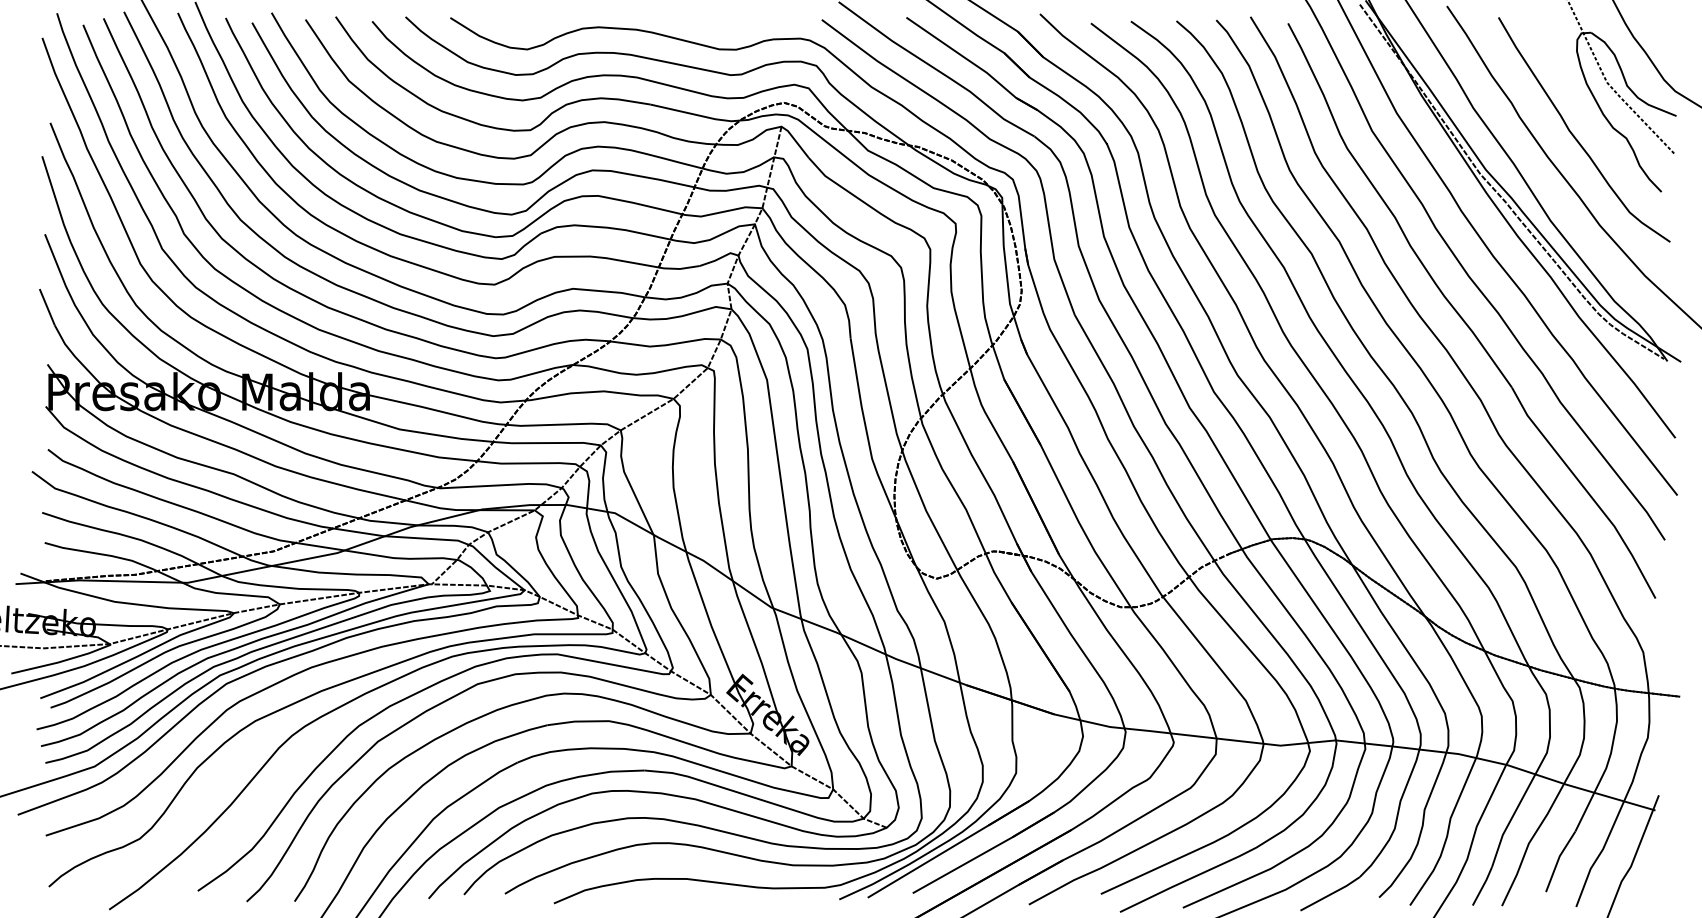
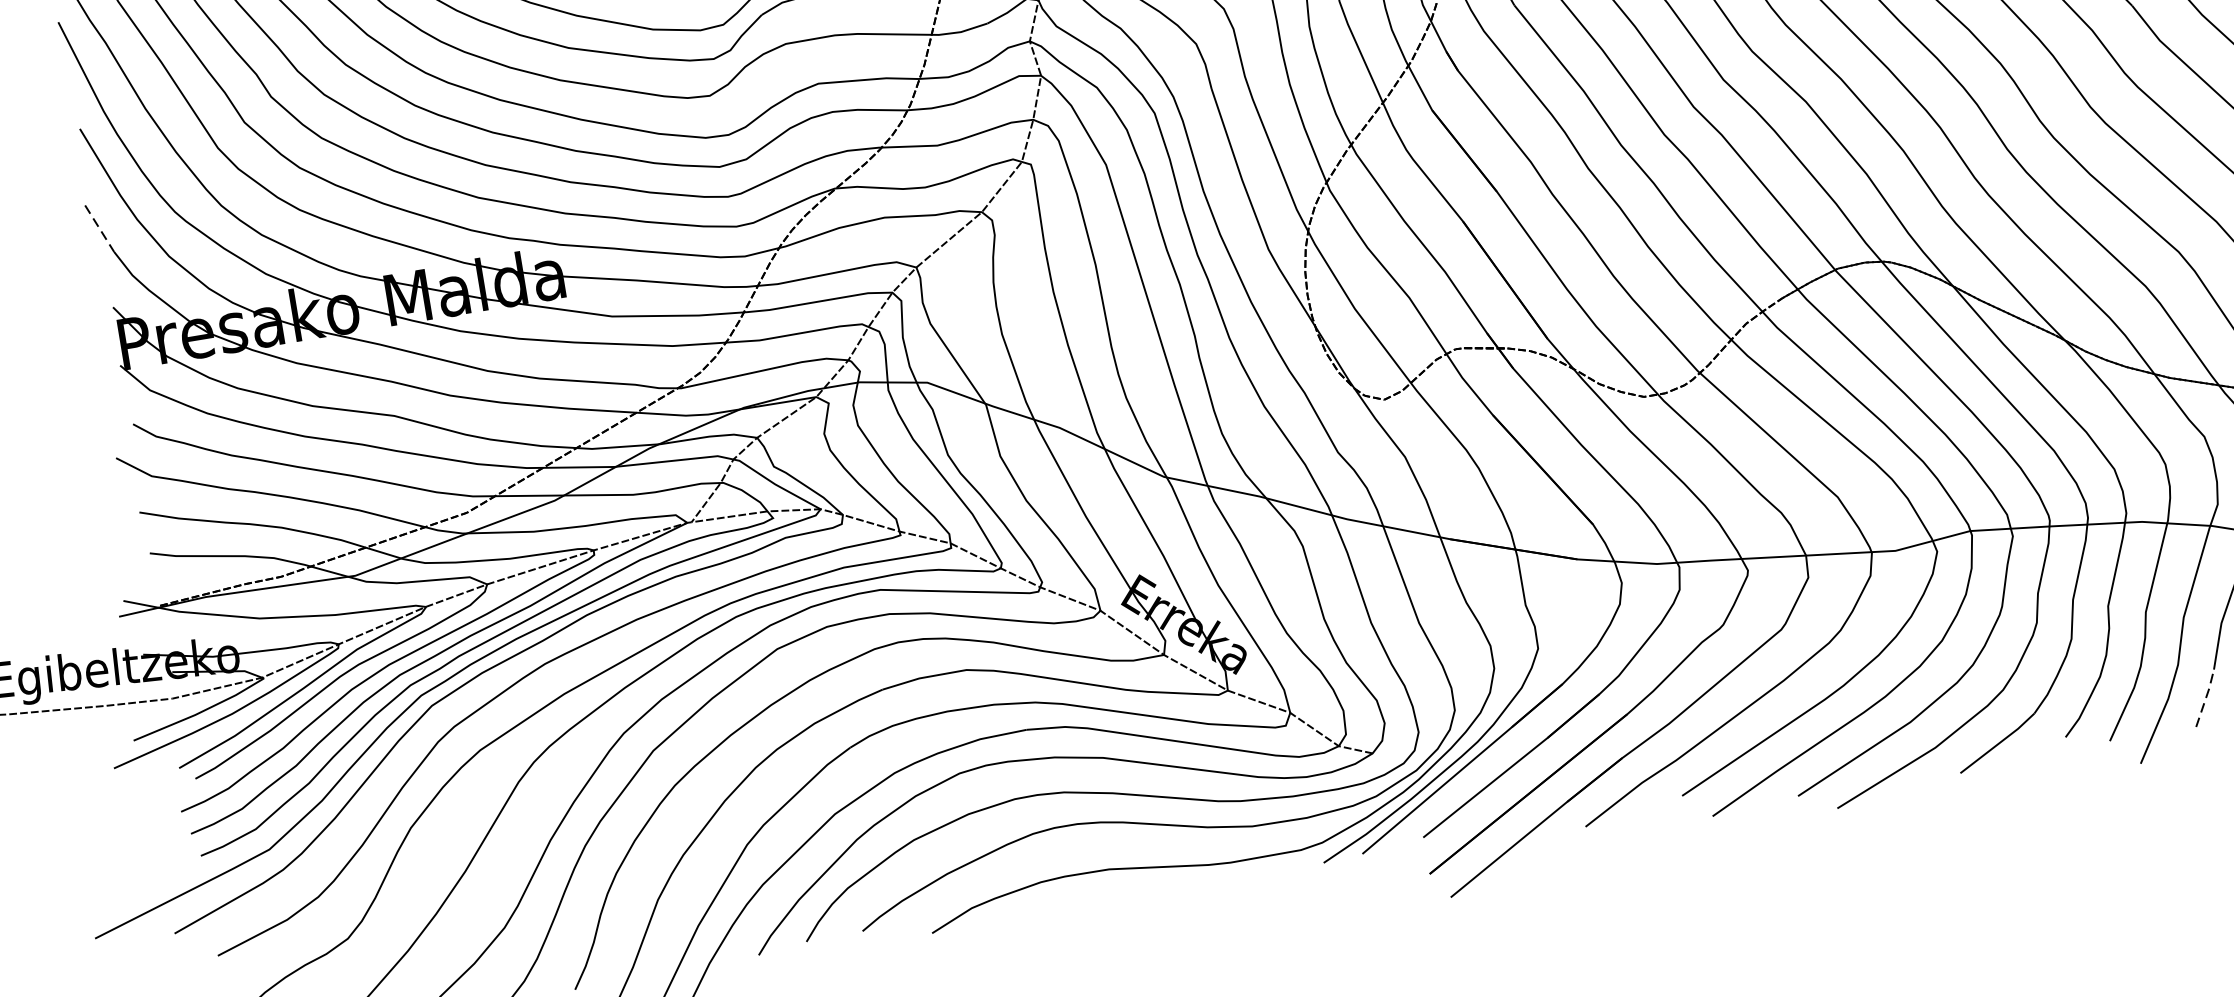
line: (47, 307) -> (100, 229), solid -> dashed
line: (1483, 885) -> (2206, 696), solid -> dashed

